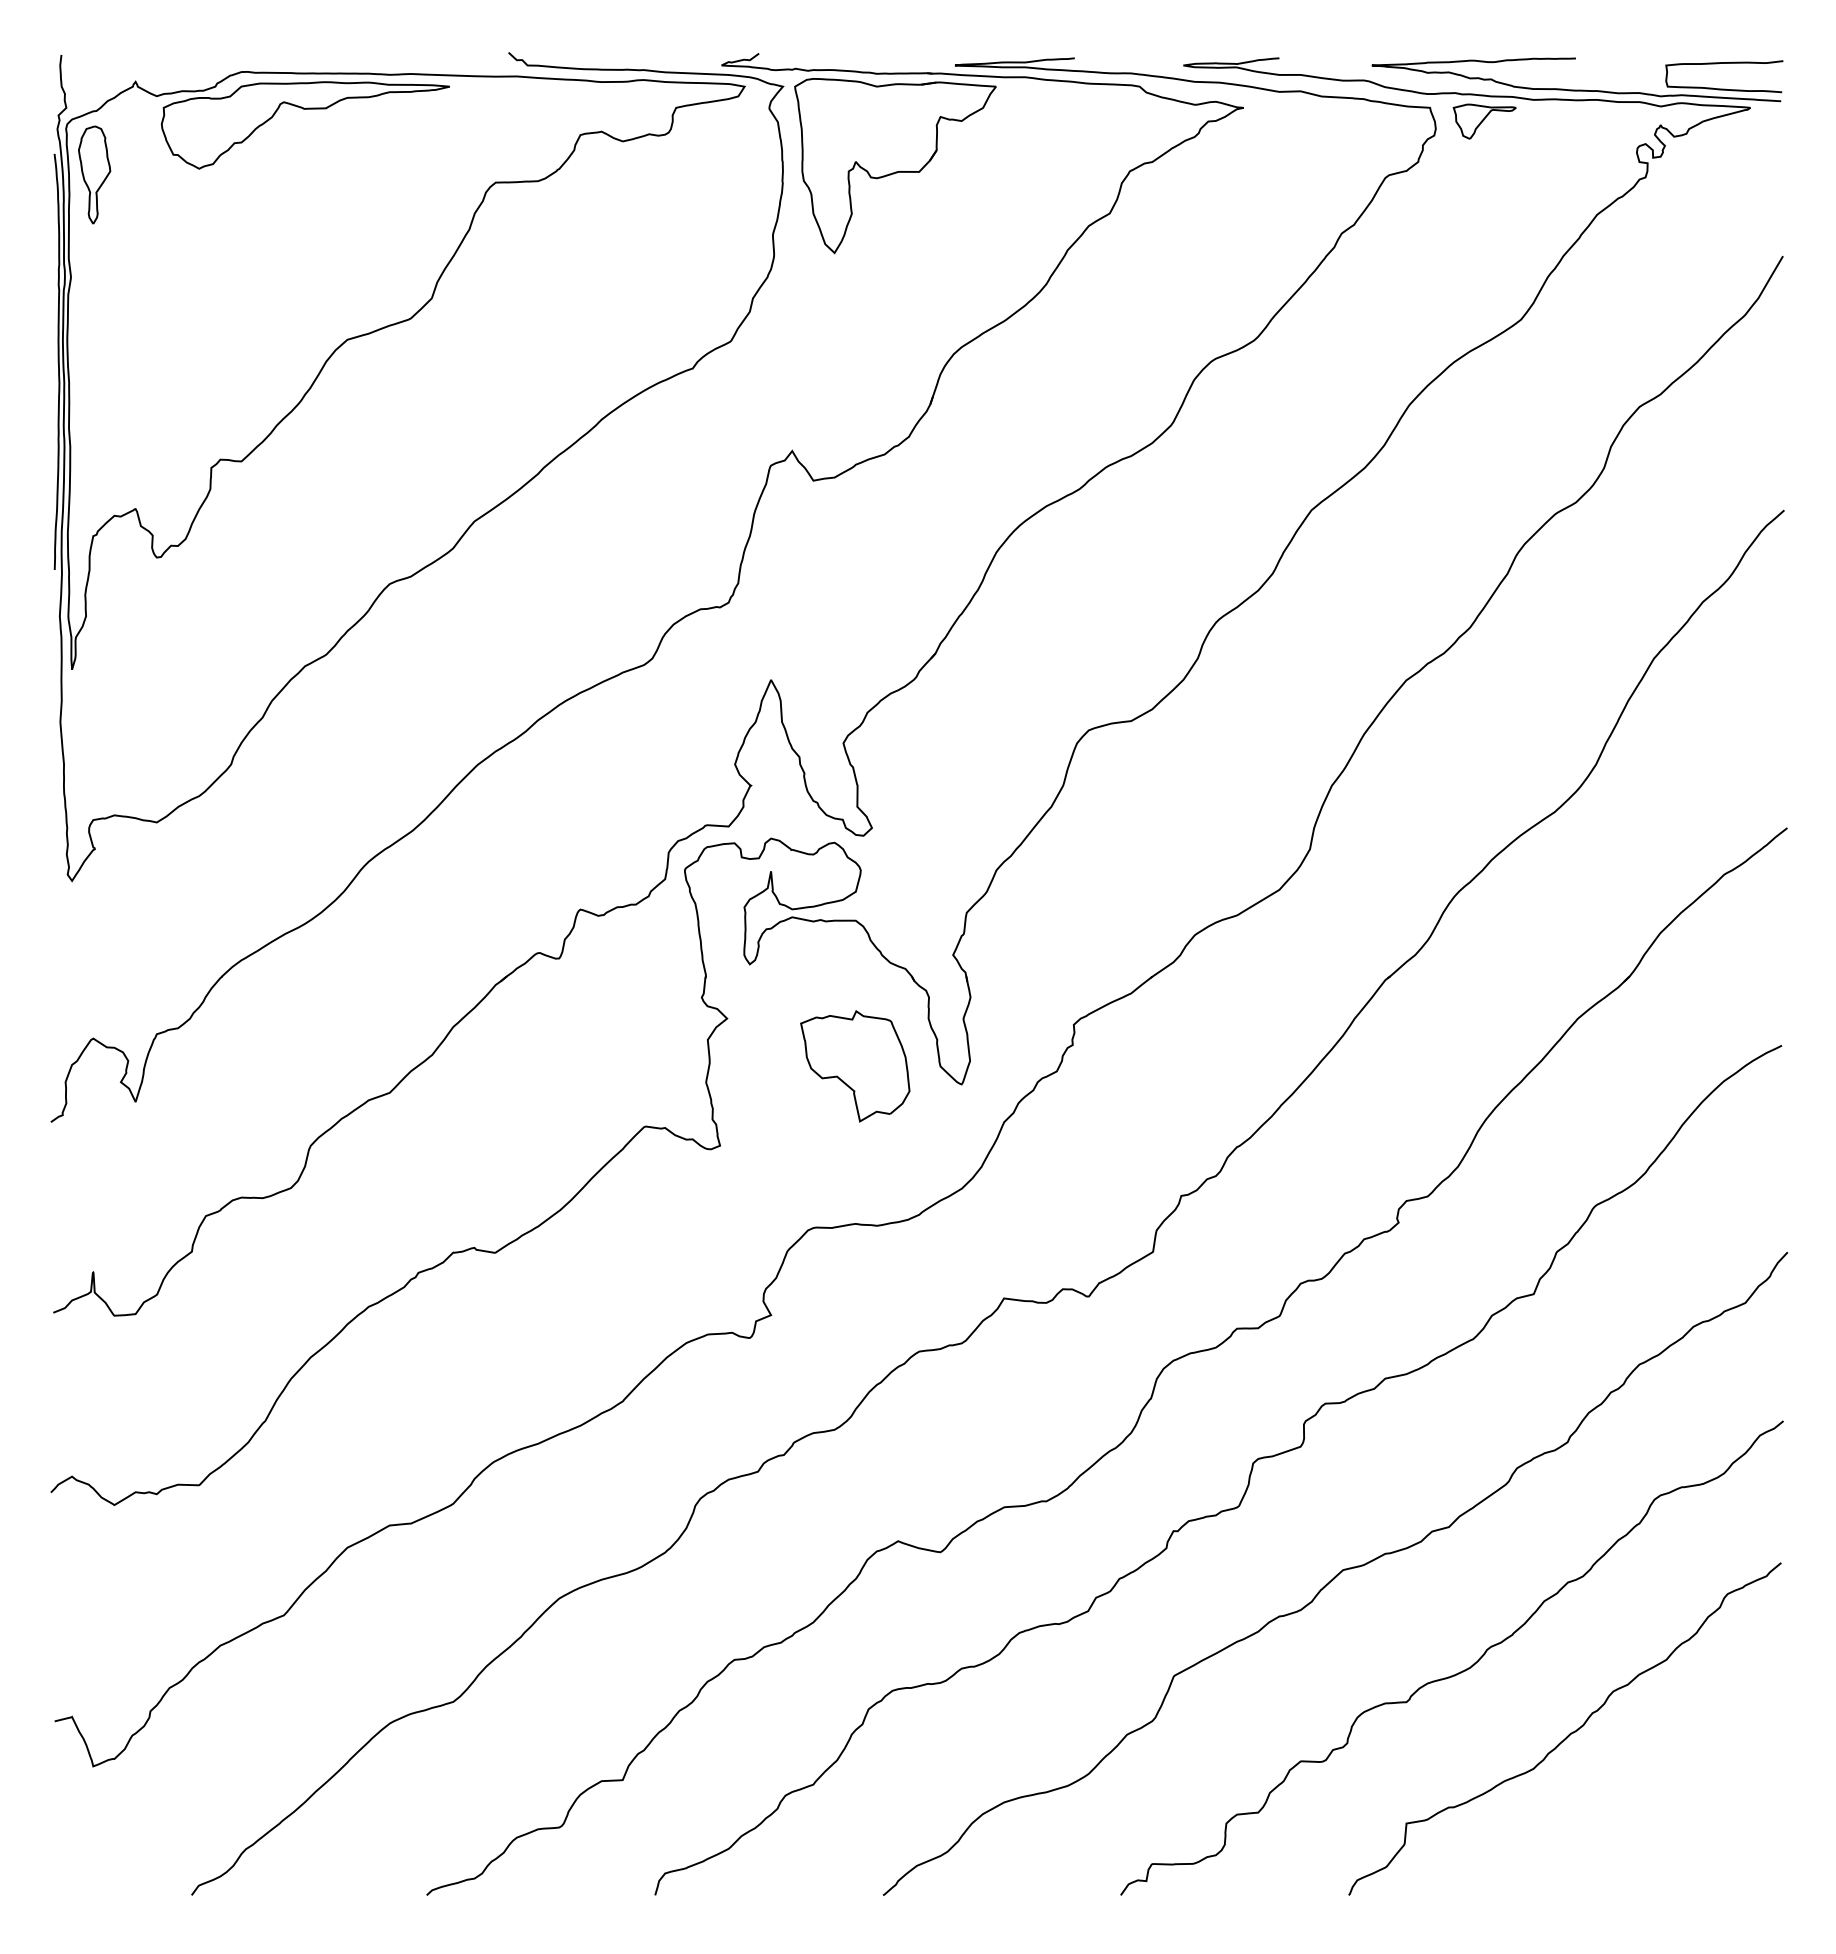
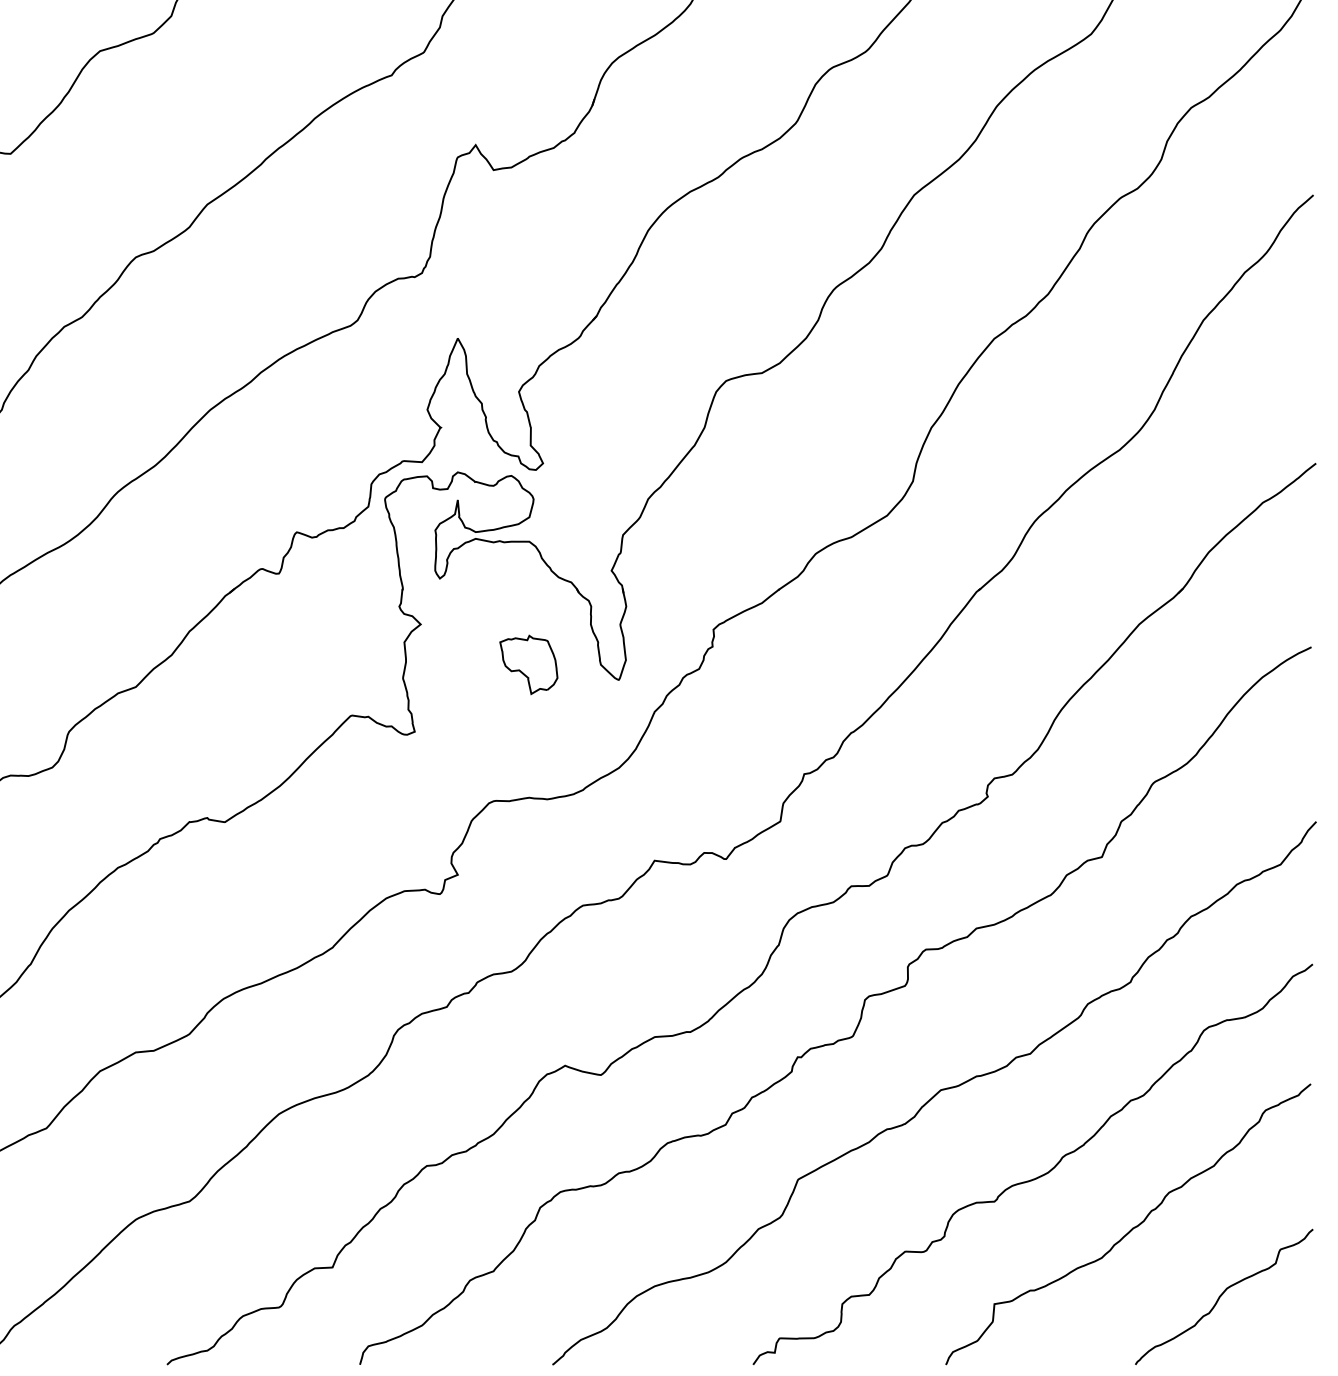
part: (854, 1066) -> (528, 664), size x0.62
curve: (1676, 1812) -> (1222, 1294), added

